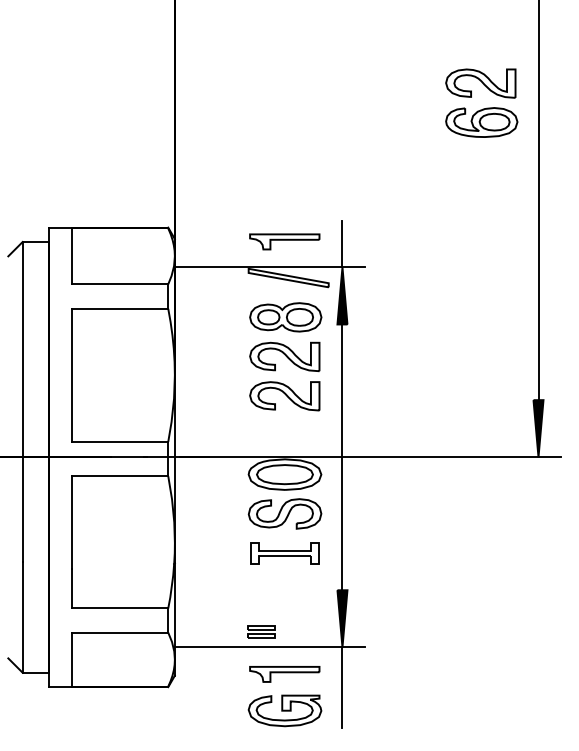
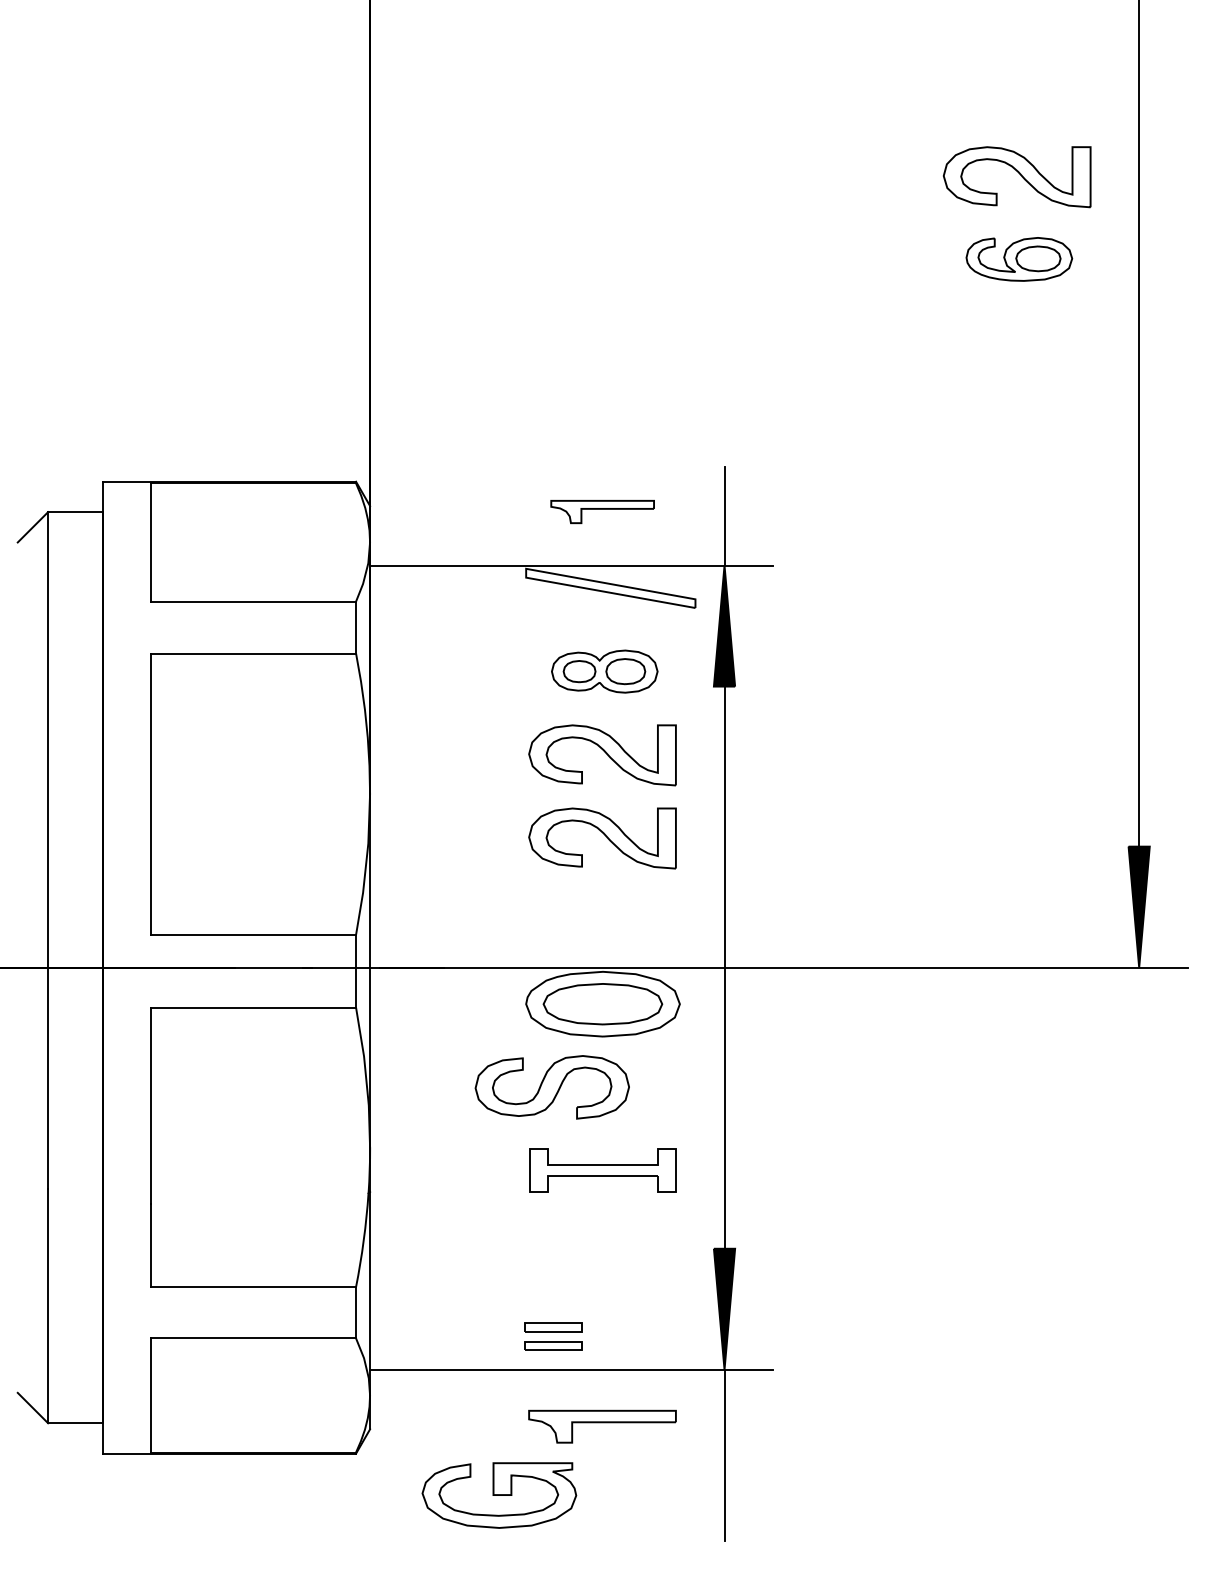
part: (481, 122) -> (1018, 259), size x0.7
part: (284, 241) -> (601, 511), size x0.7
part: (285, 317) -> (604, 671), size x0.7
part: (284, 513) -> (551, 1086), moved
part: (284, 710) -> (498, 1494), moved

